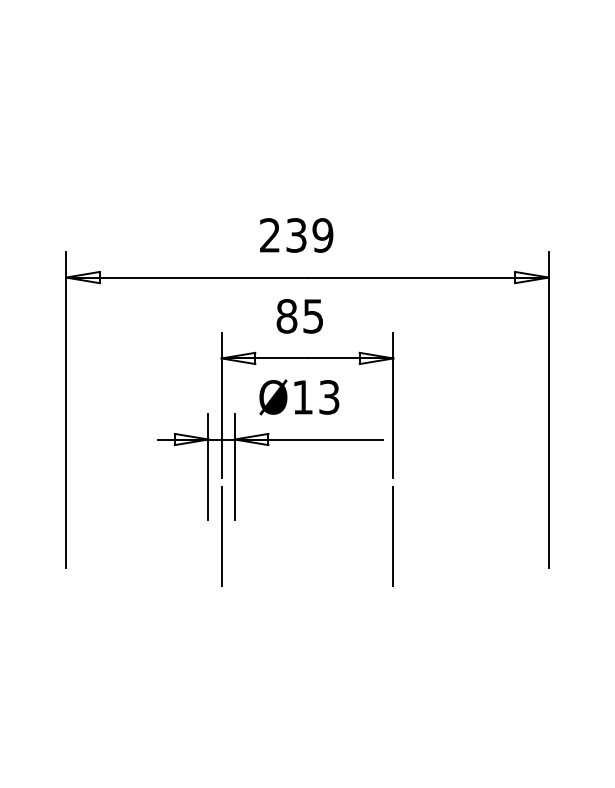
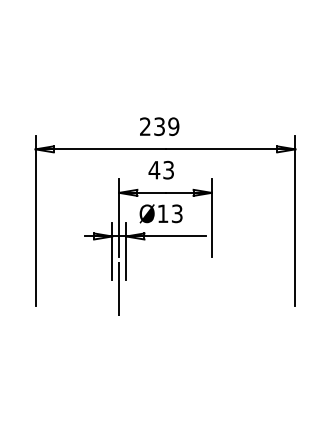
text: (298, 314) -> (160, 169), 85 -> 43
line: (393, 536) -> (211, 288), removed

